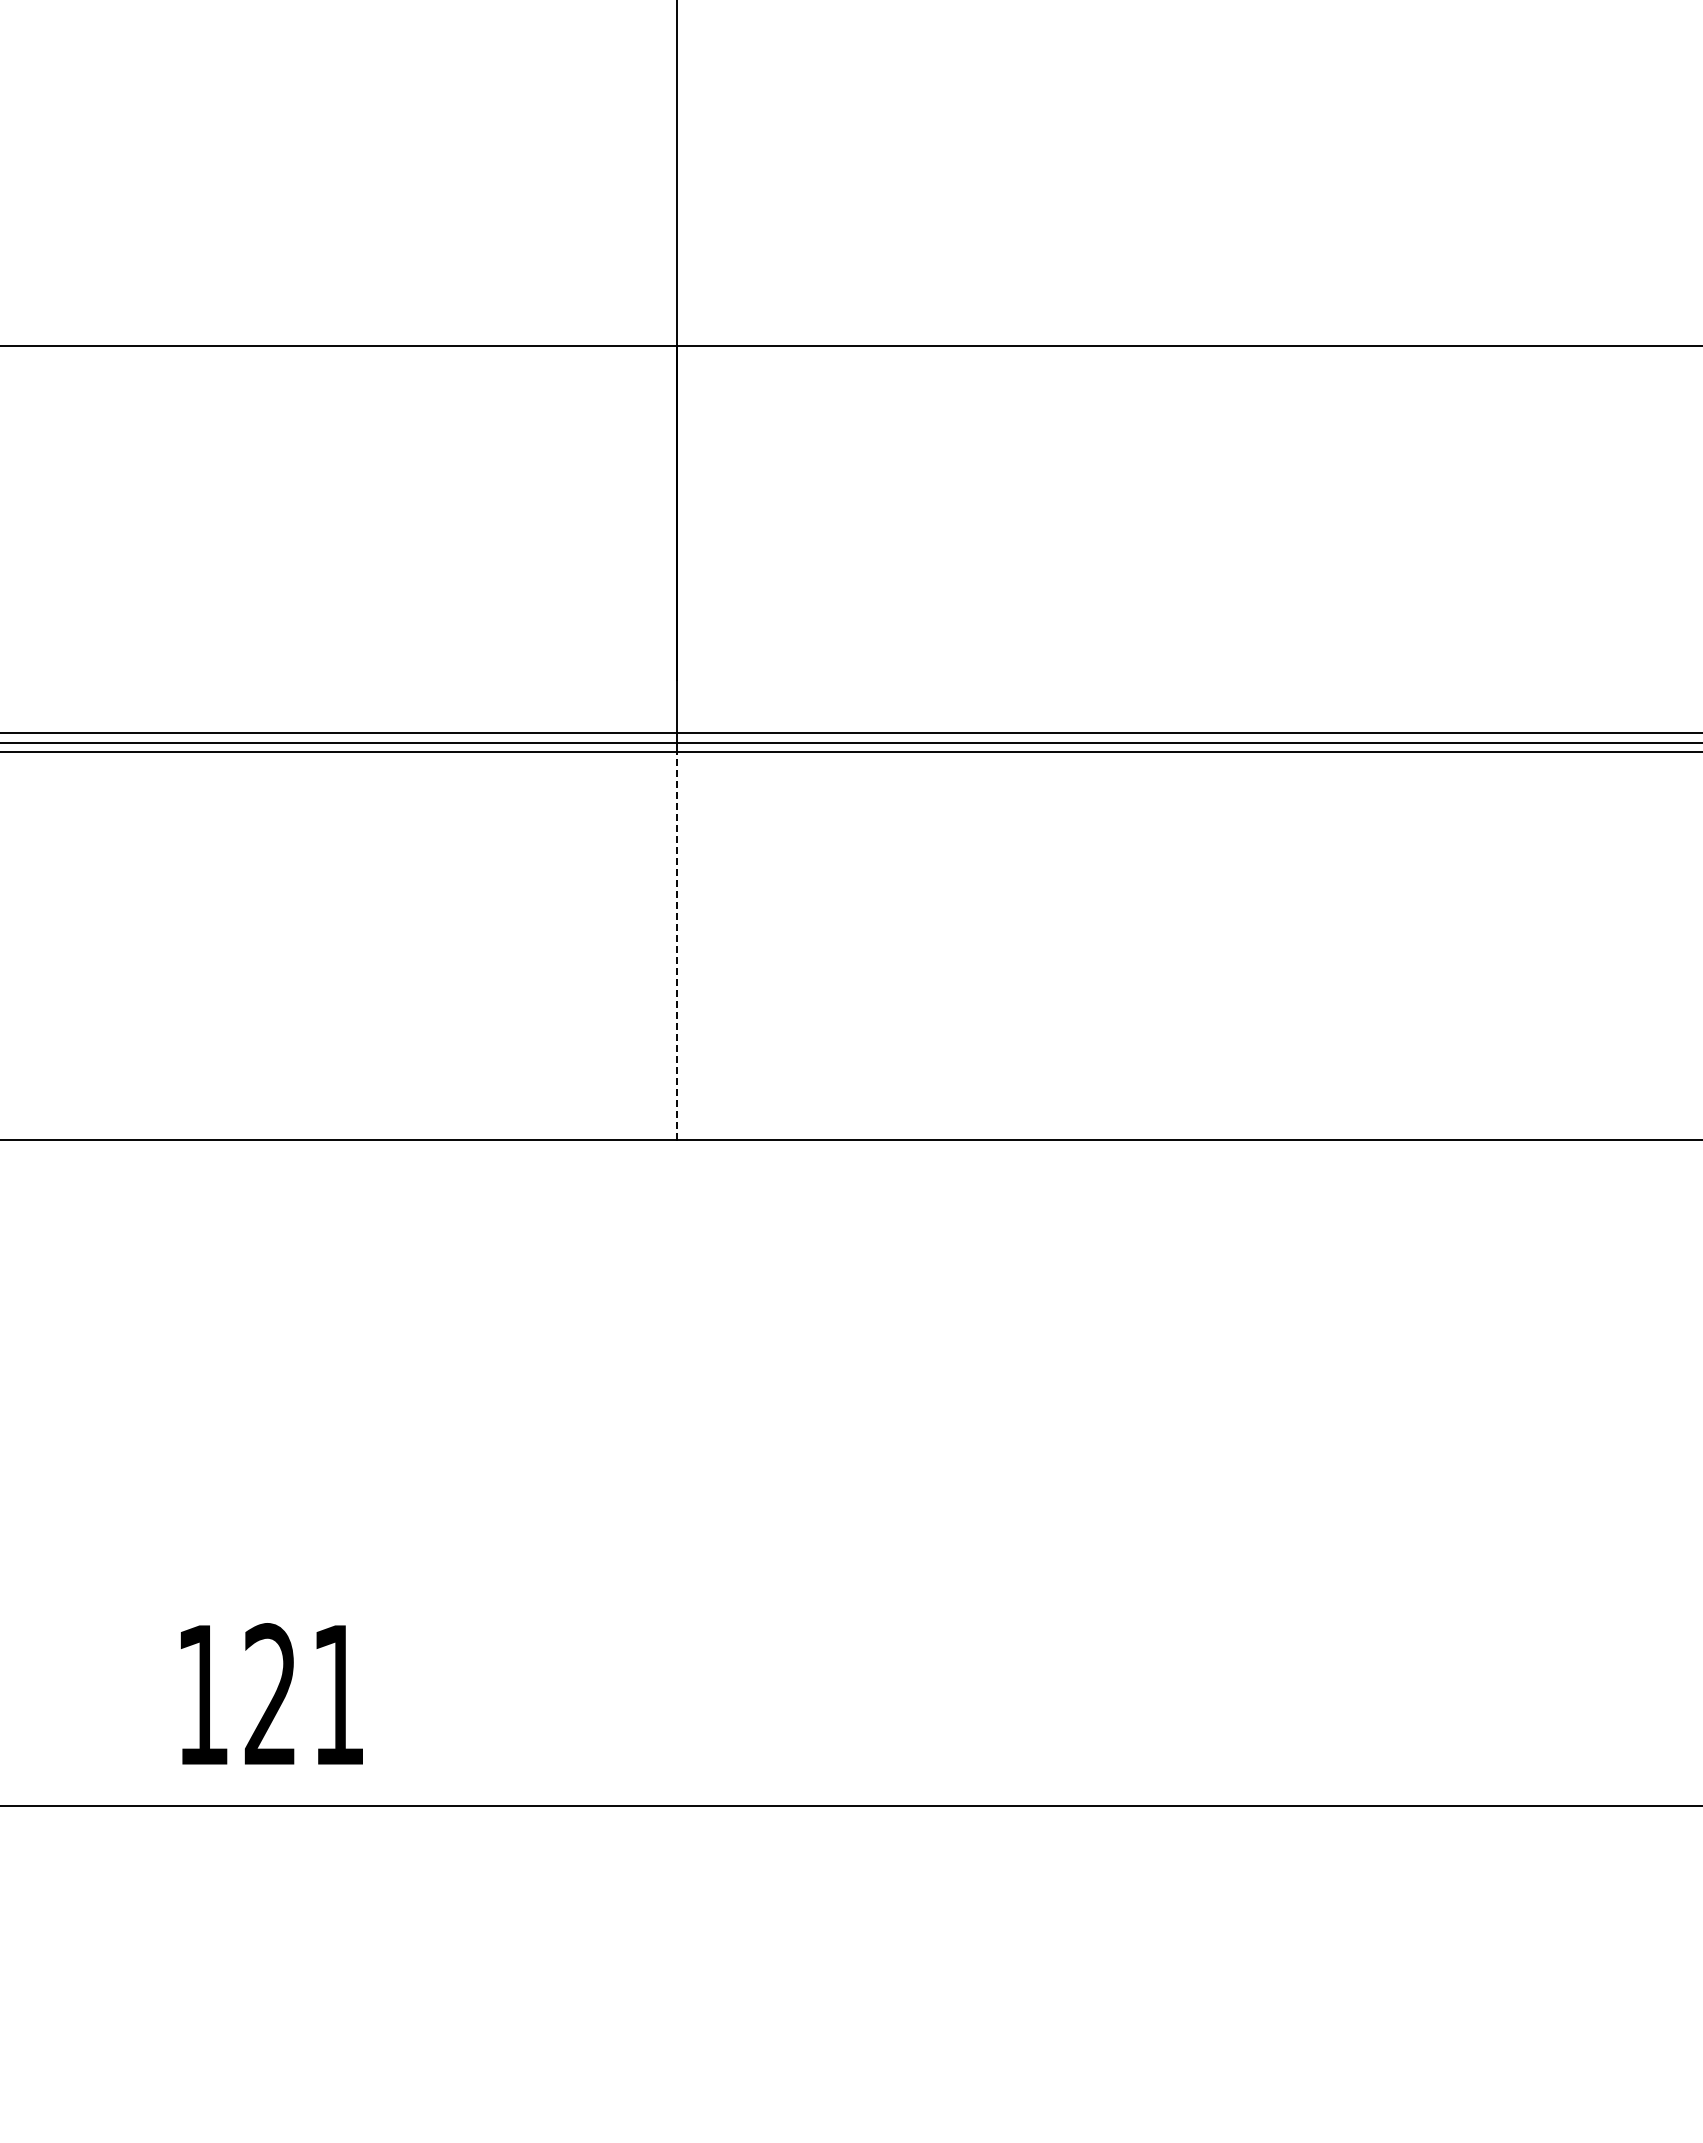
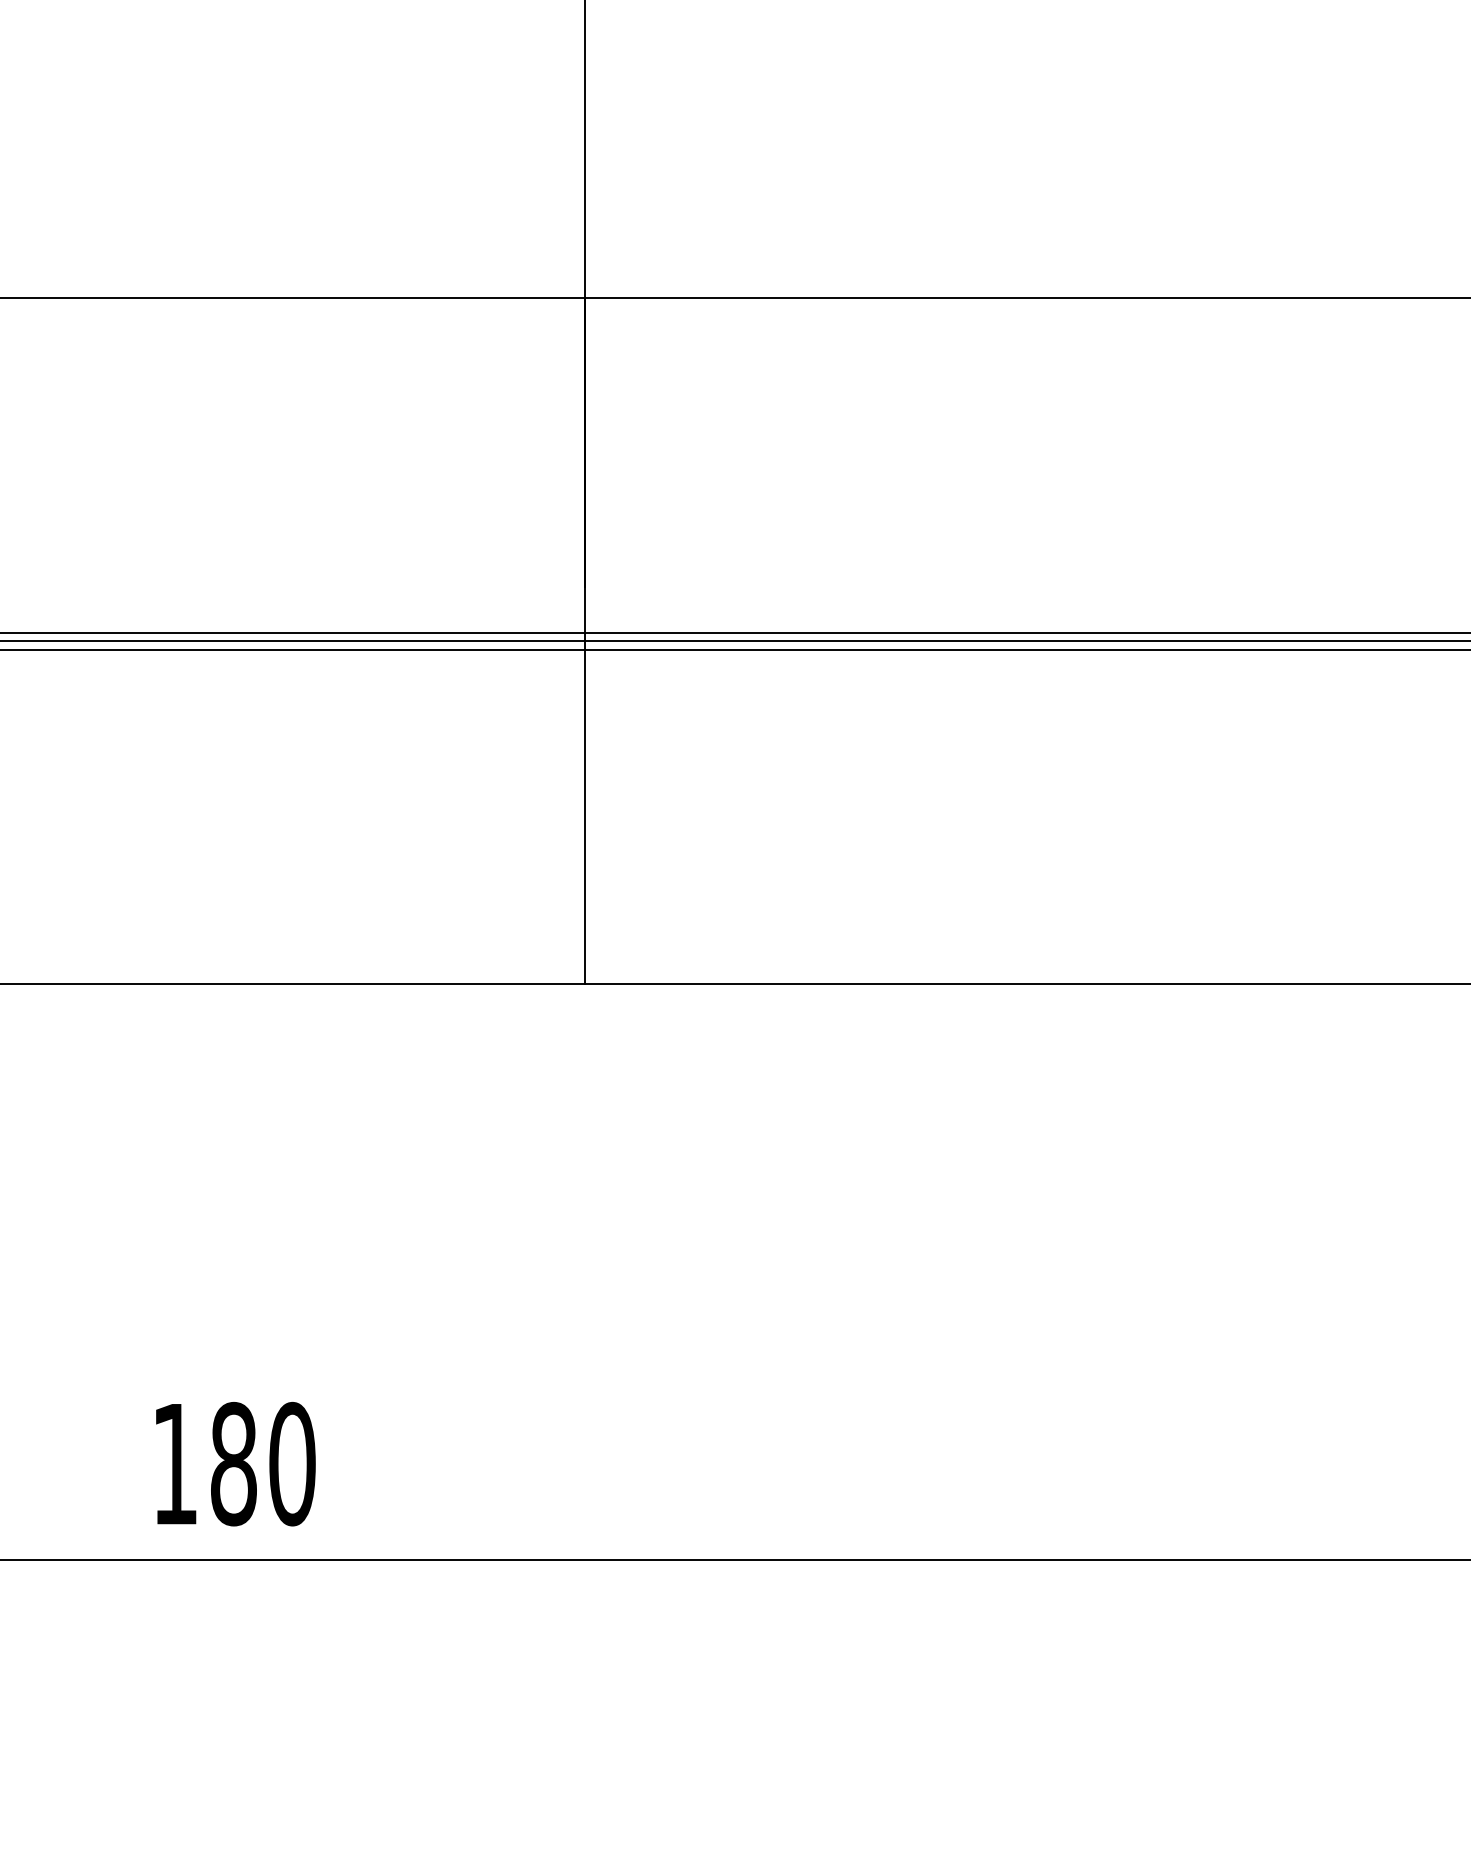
line: (676, 945) -> (584, 816), dashed -> solid
text: (304, 1695) -> (262, 1464), 121 -> 180

